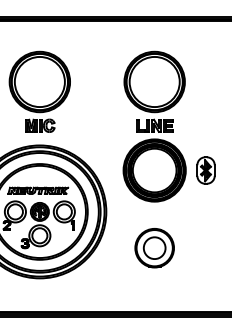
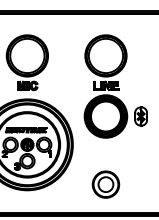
part: (153, 247) -> (105, 184), moved

